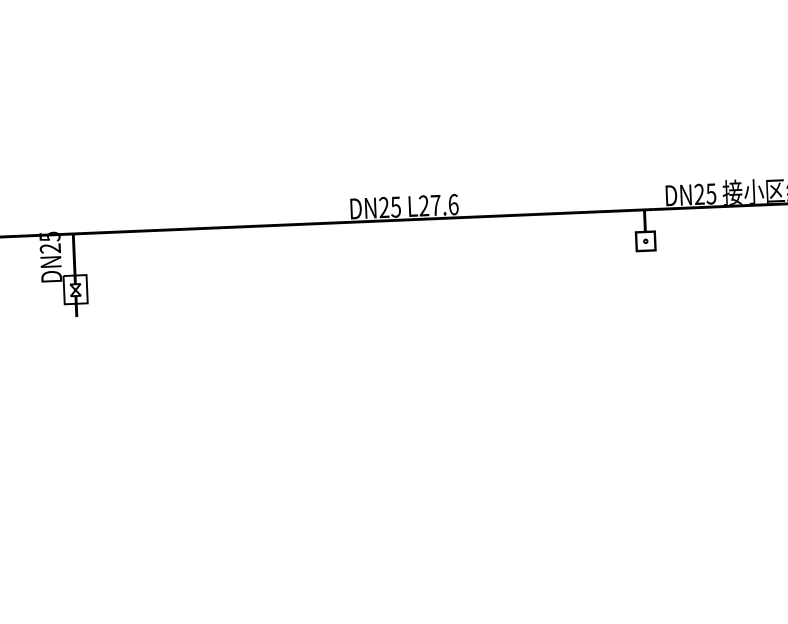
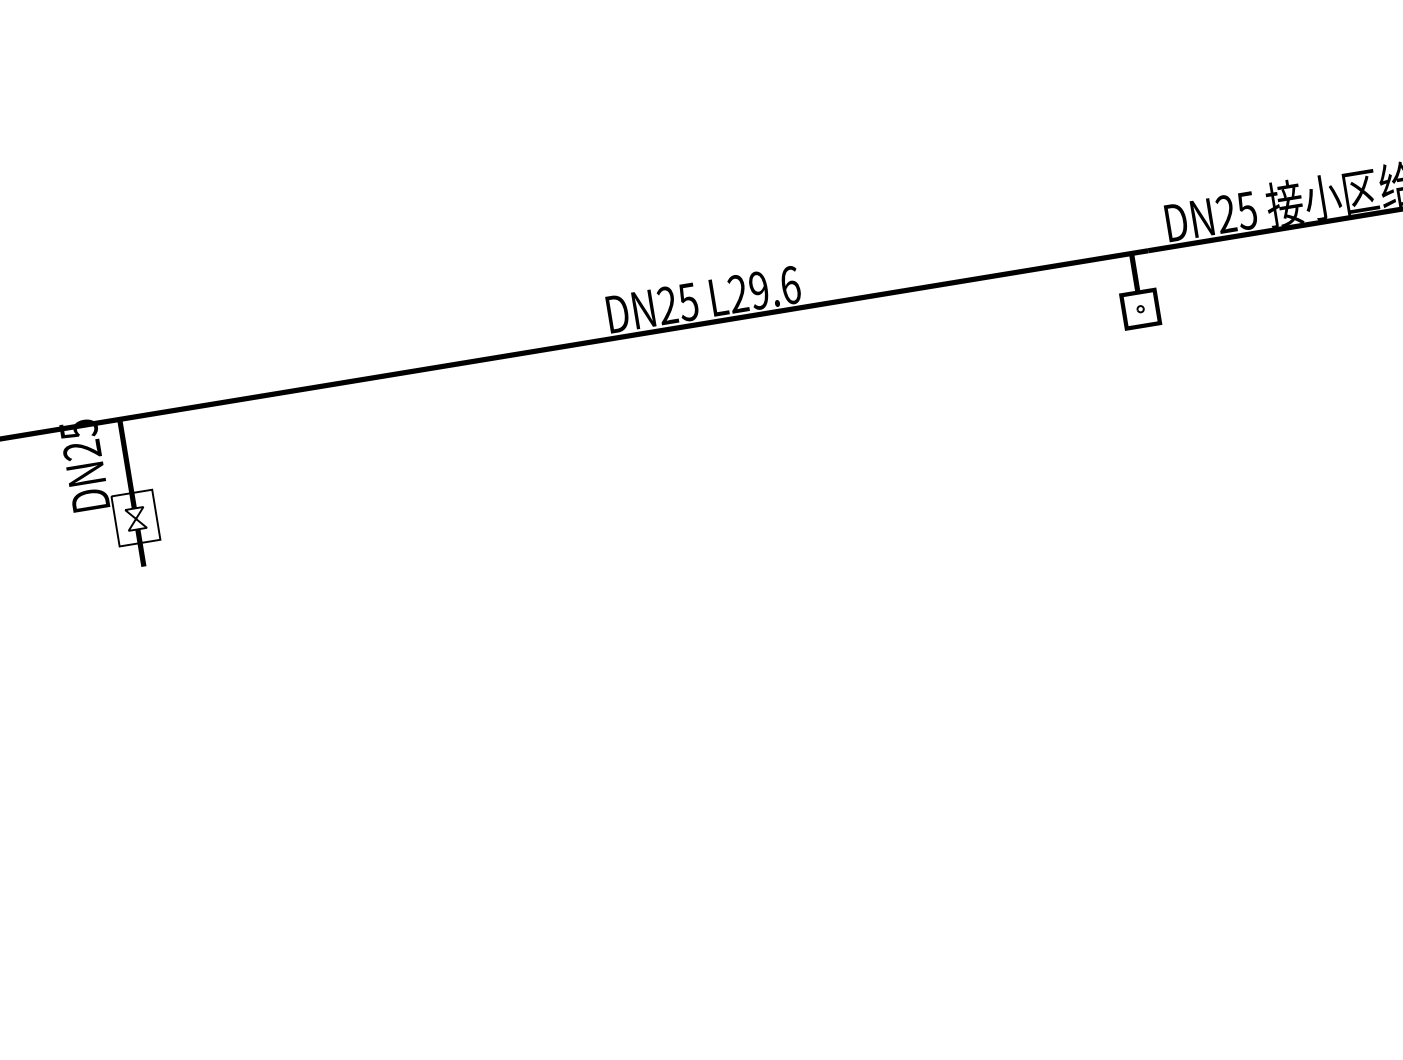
text: (435, 205) -> (758, 290), L27.6 -> L29.6

